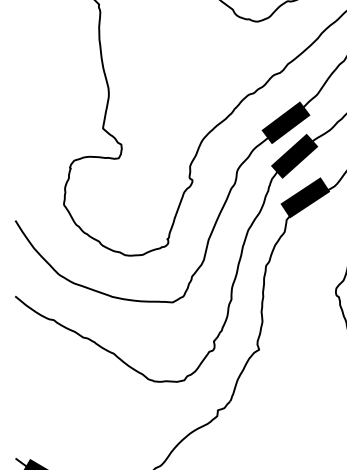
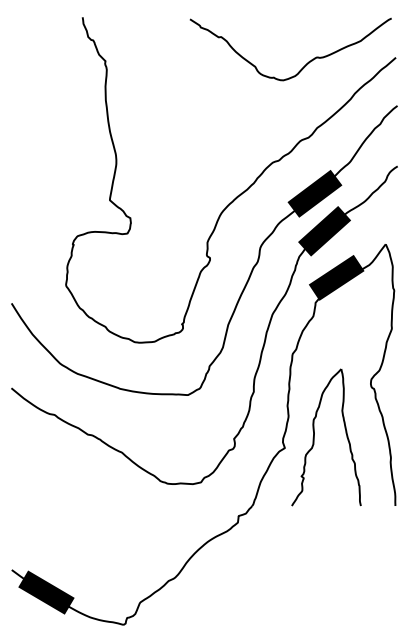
part: (285, 340) -> (314, 437), added

